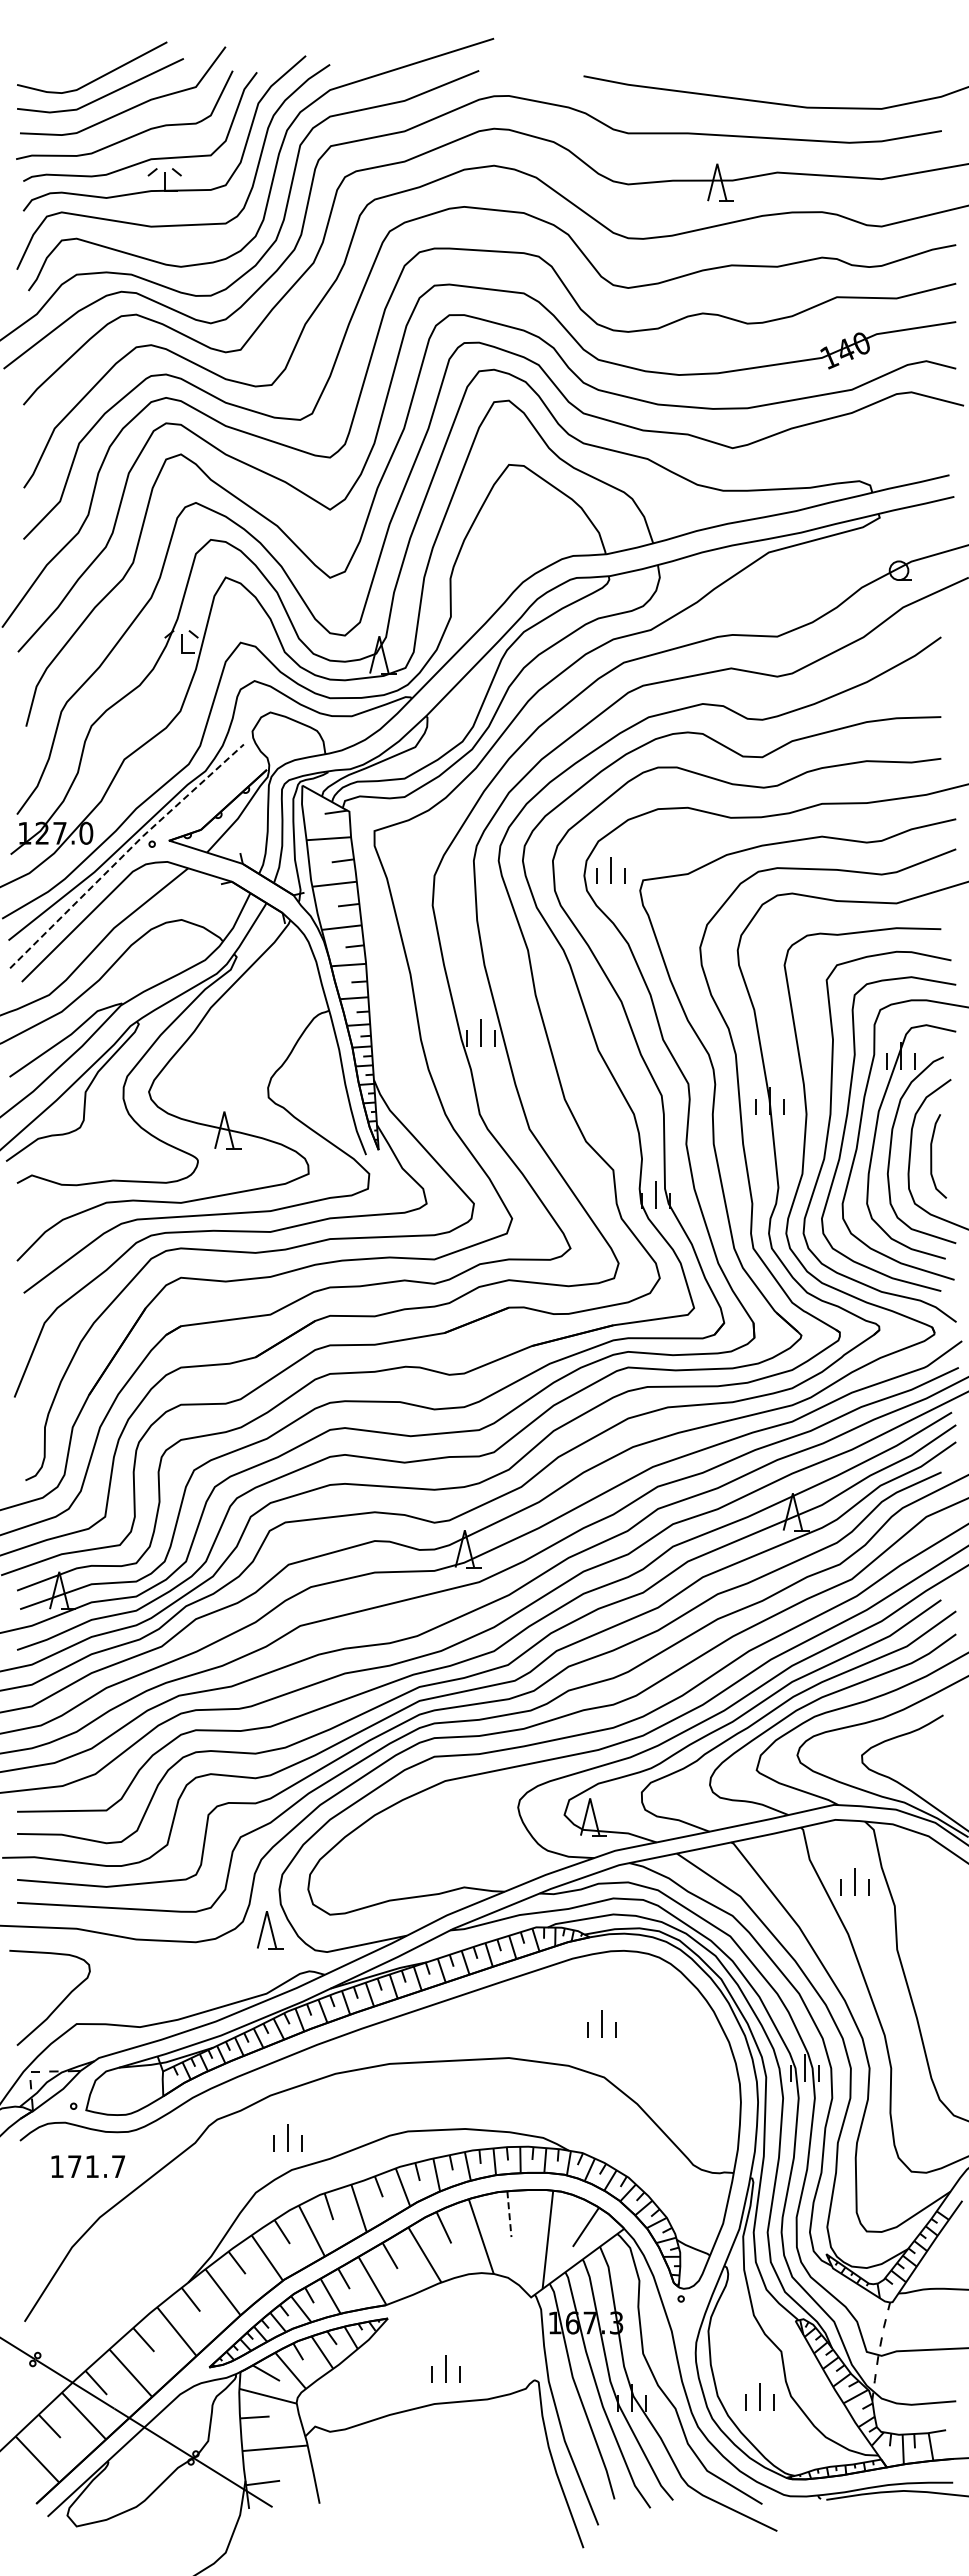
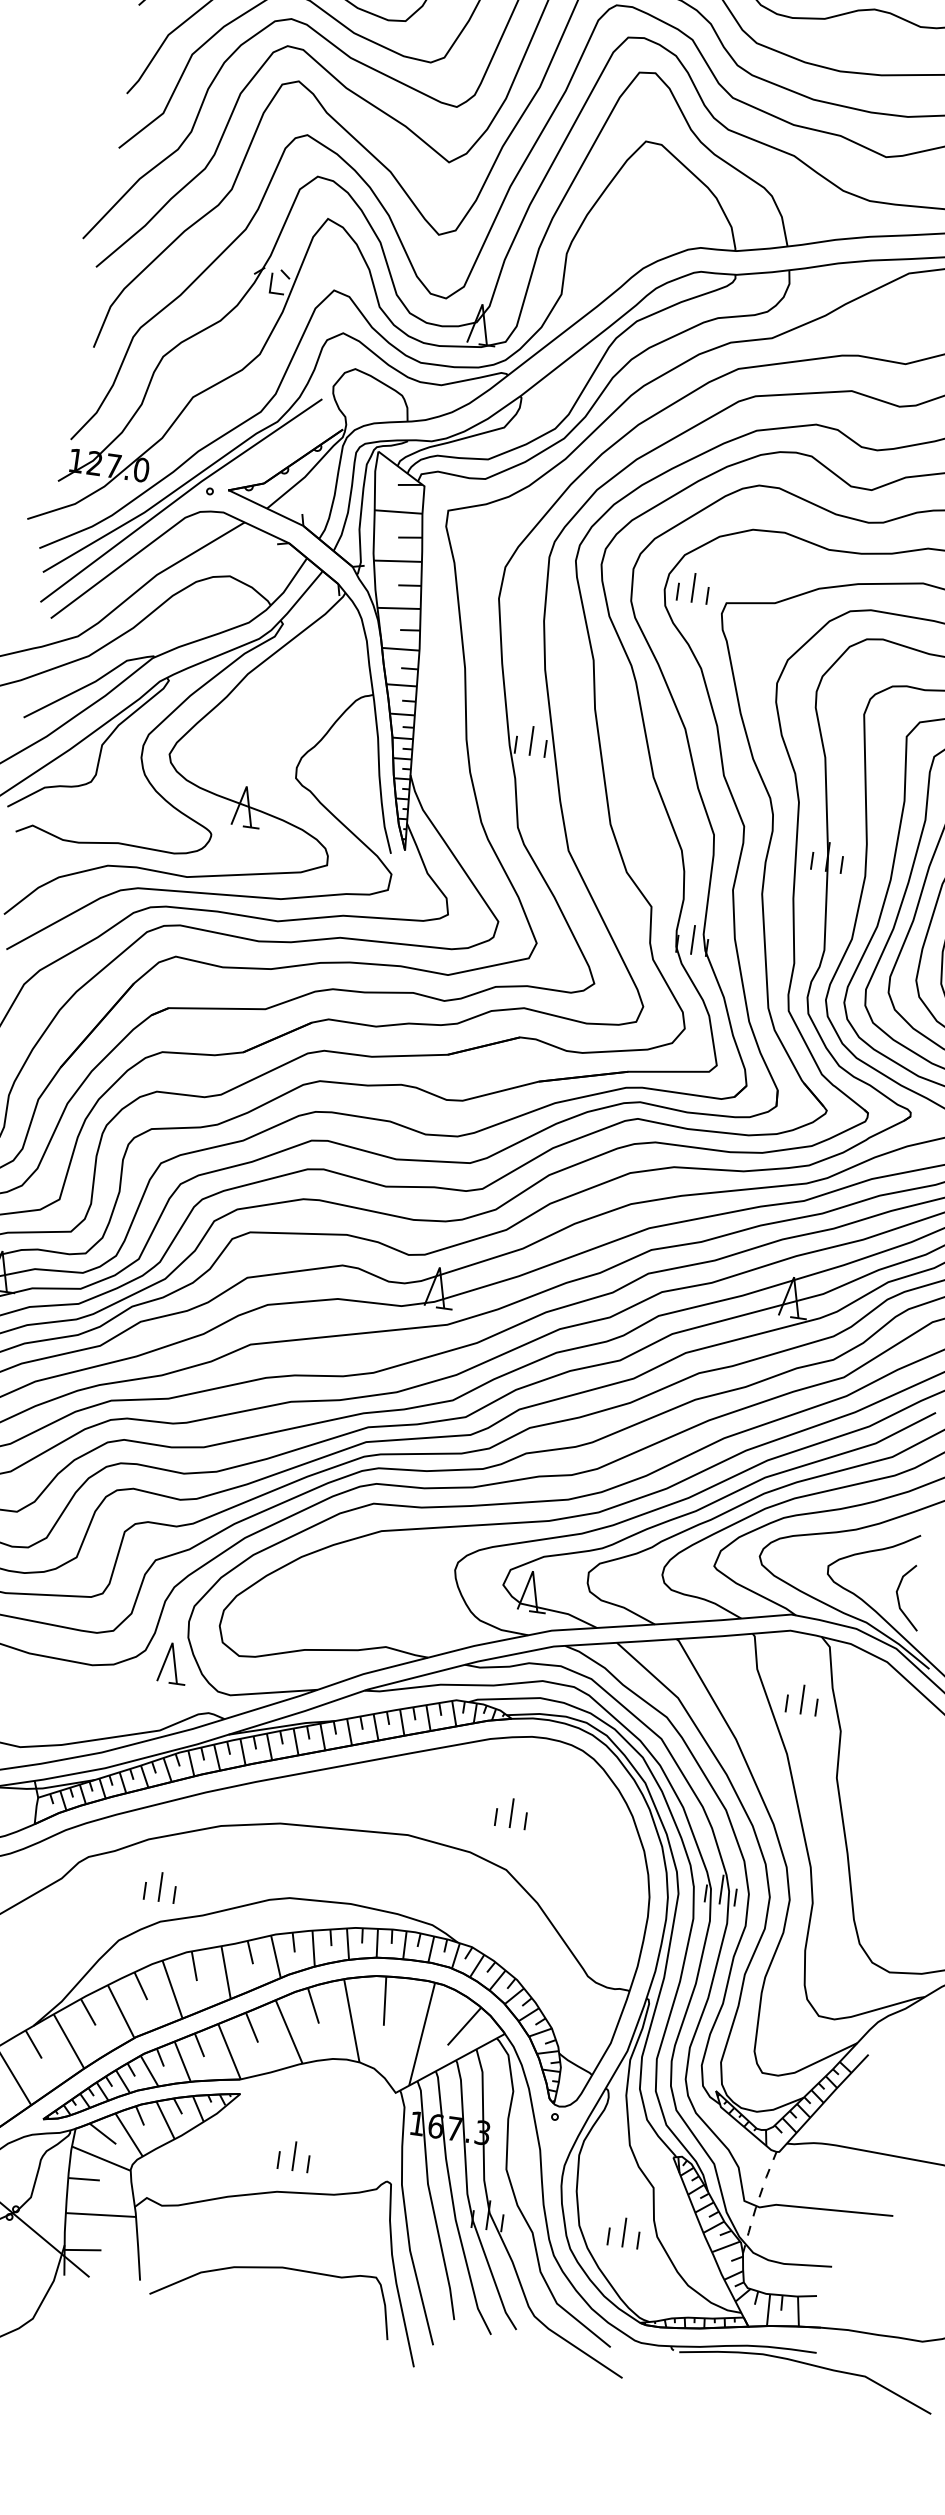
line: (125, 853) -> (180, 497), dashed -> solid
line: (931, 1775) -> (899, 1597), added
line: (509, 2214) -> (385, 2001), dashed -> solid
curve: (441, 2475) -> (273, 2268), added

